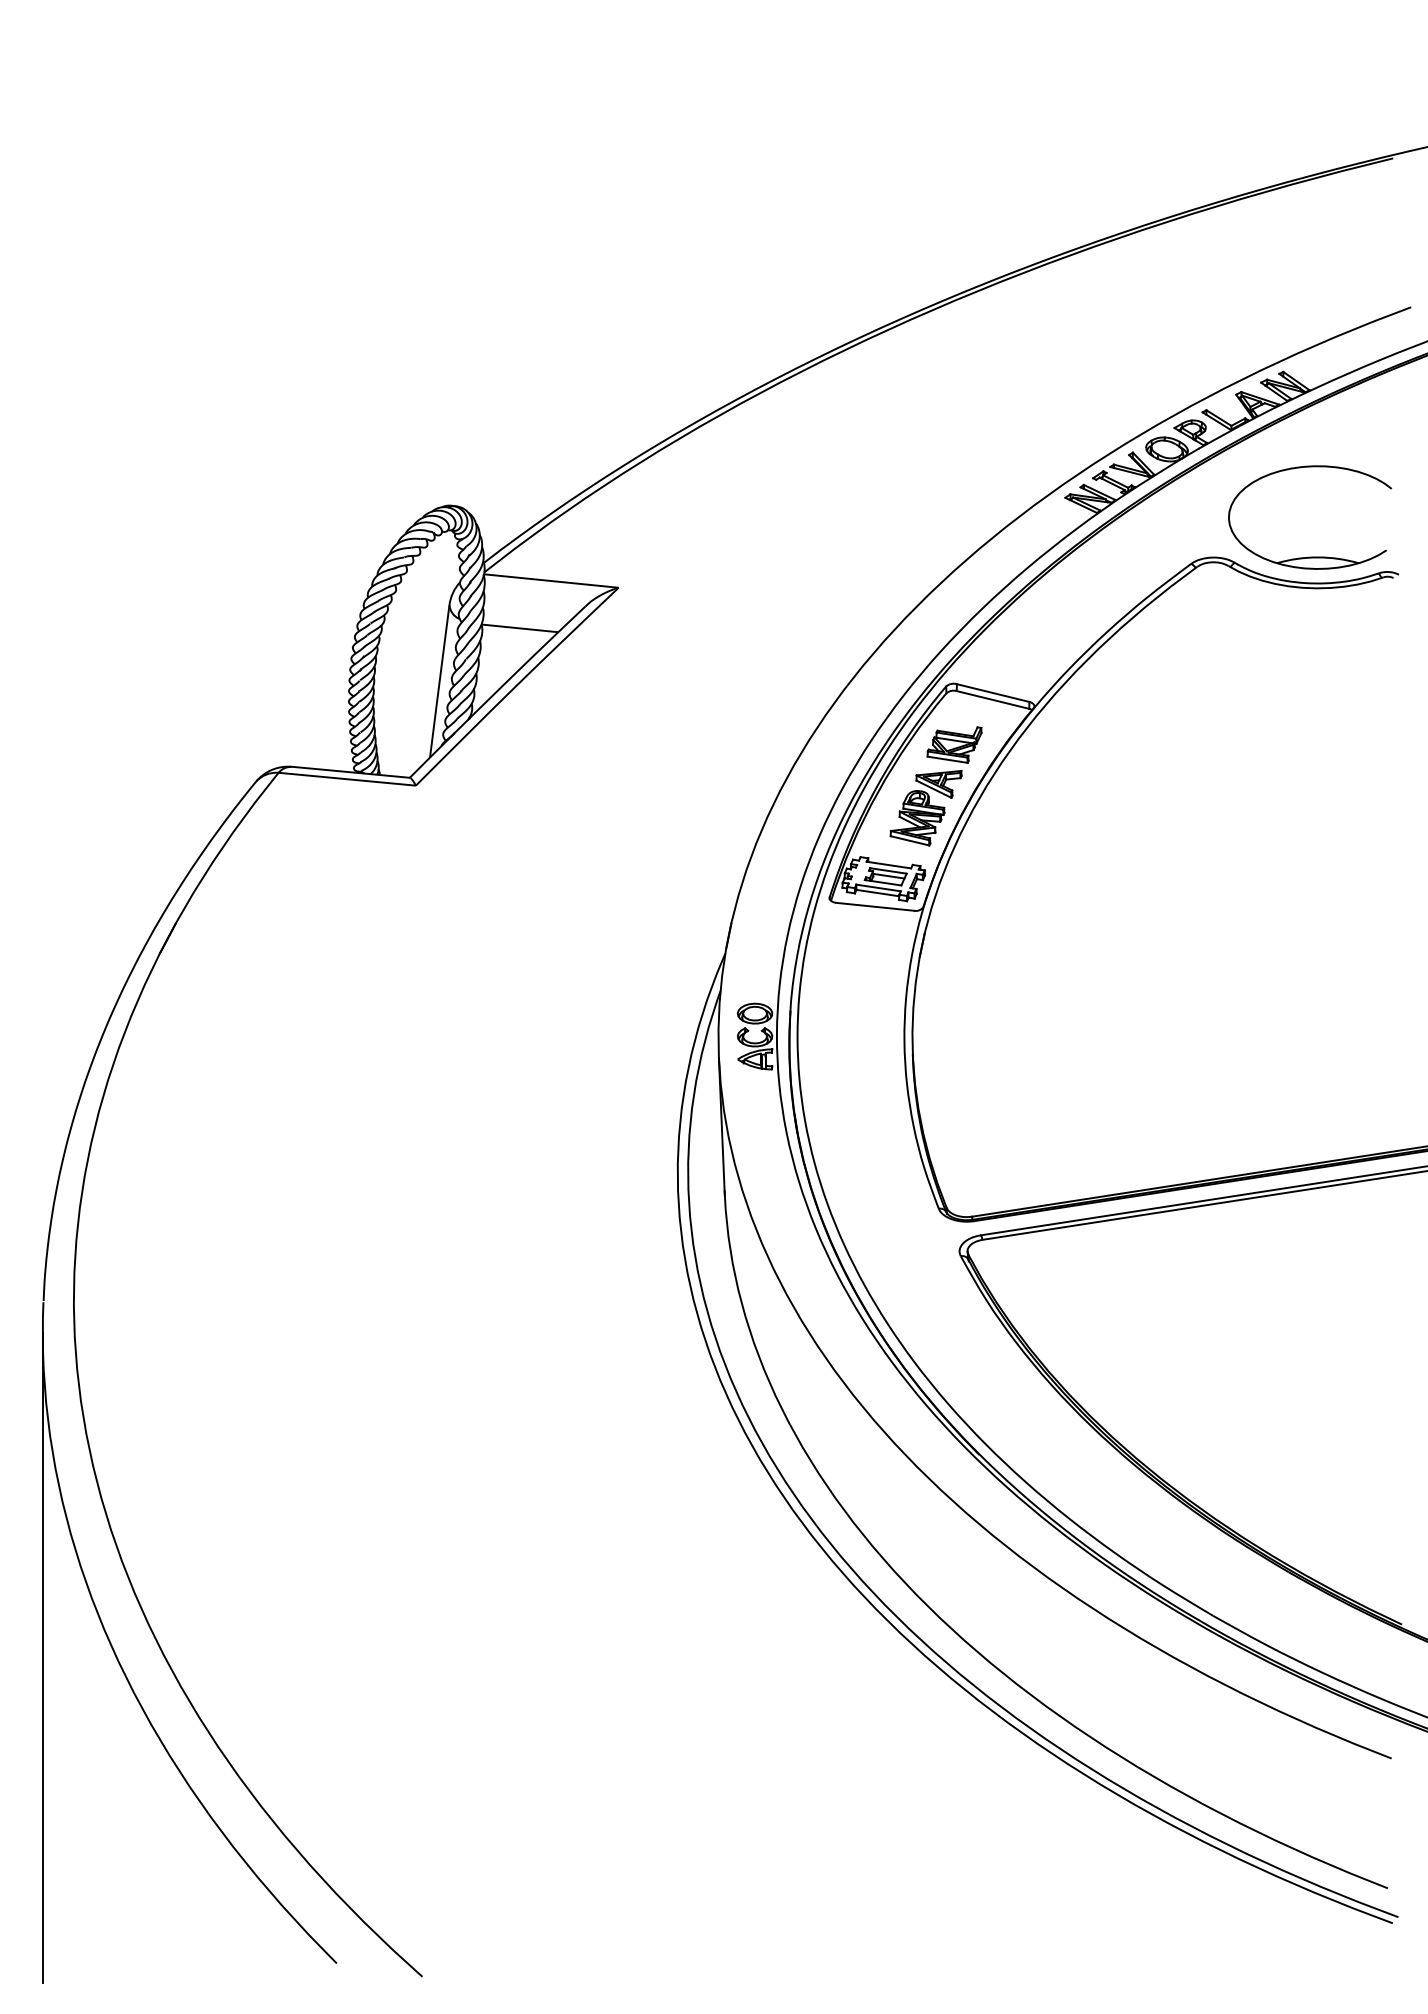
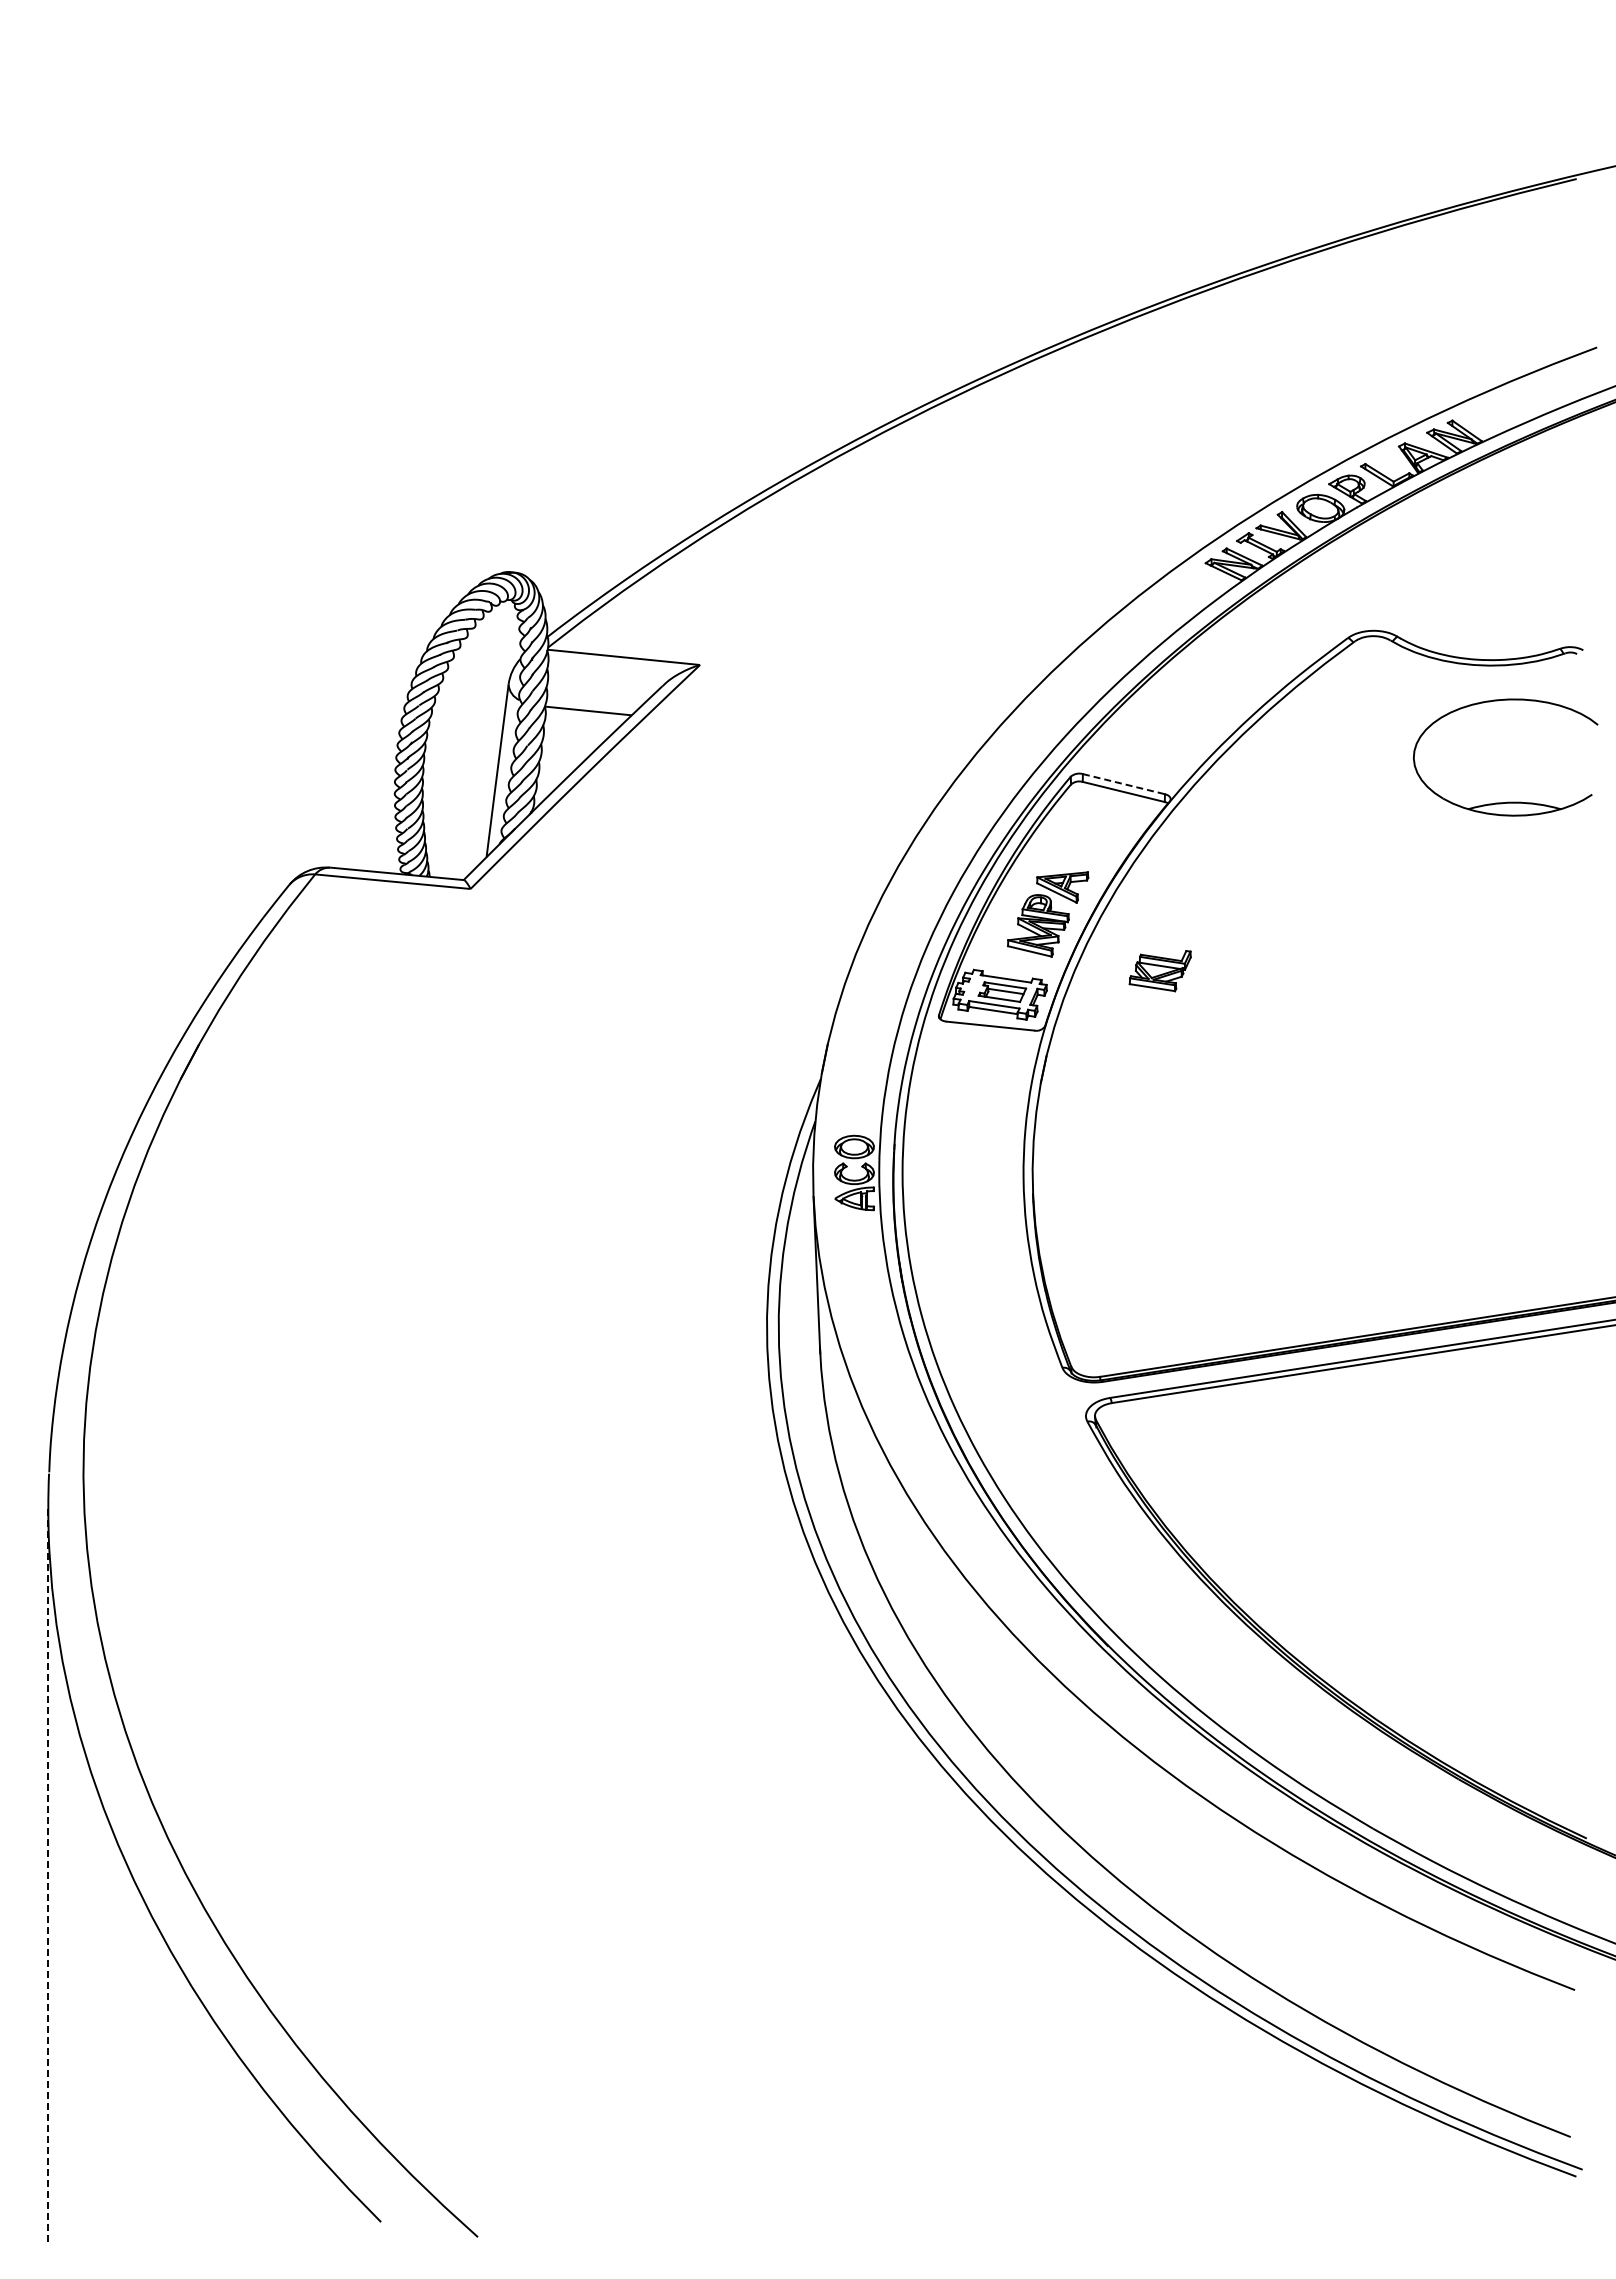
part: (1311, 556) -> (1507, 801), moved
line: (993, 693) -> (1124, 784), solid -> dashed
part: (953, 745) -> (1159, 971), moved
line: (42, 1658) -> (48, 1876), solid -> dashed

